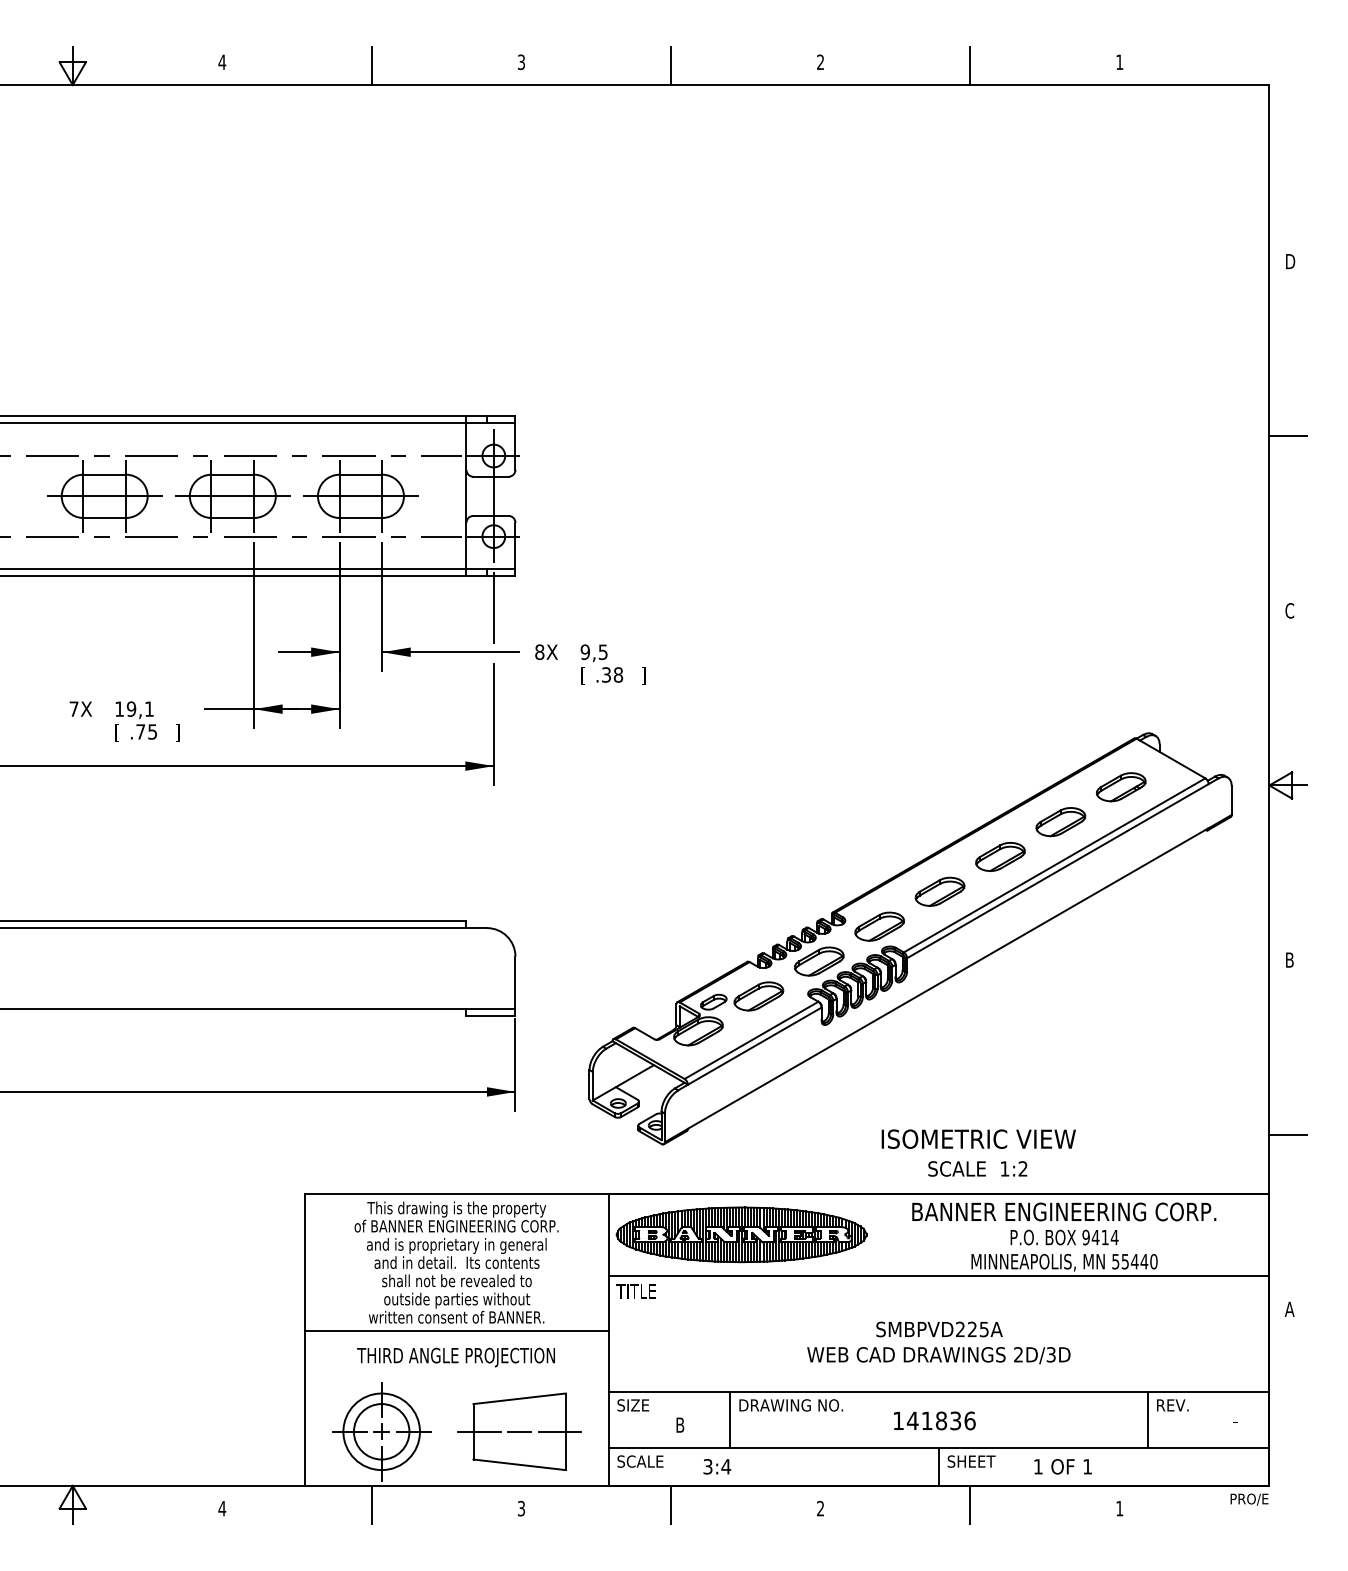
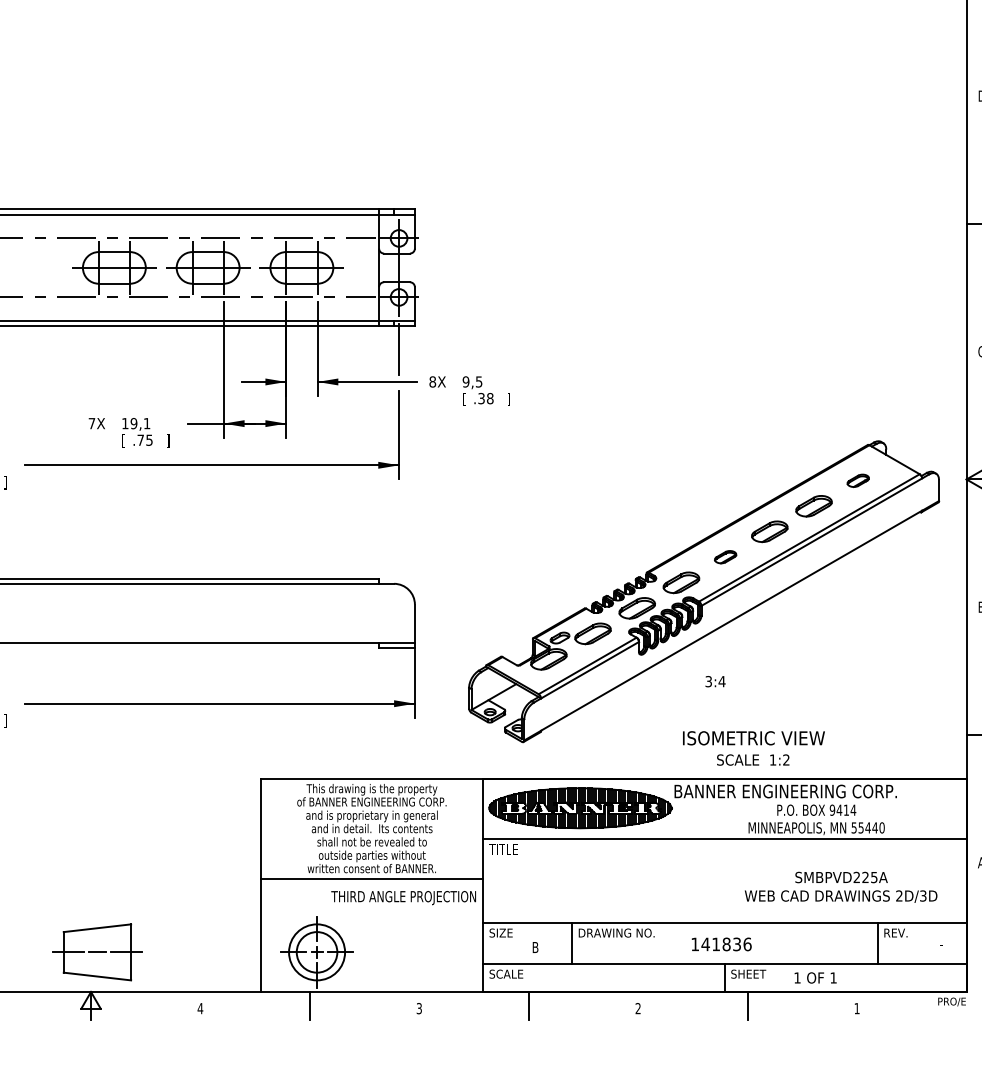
part: (1121, 787) -> (858, 480), size x0.6
part: (939, 891) -> (725, 557), size x0.6
text: (1064, 1211) -> (785, 791), moved
text: (938, 1342) -> (840, 887), moved
text: (455, 1357) -> (403, 898), moved
part: (519, 1431) -> (97, 952), moved
text: (717, 1466) -> (715, 681), moved

